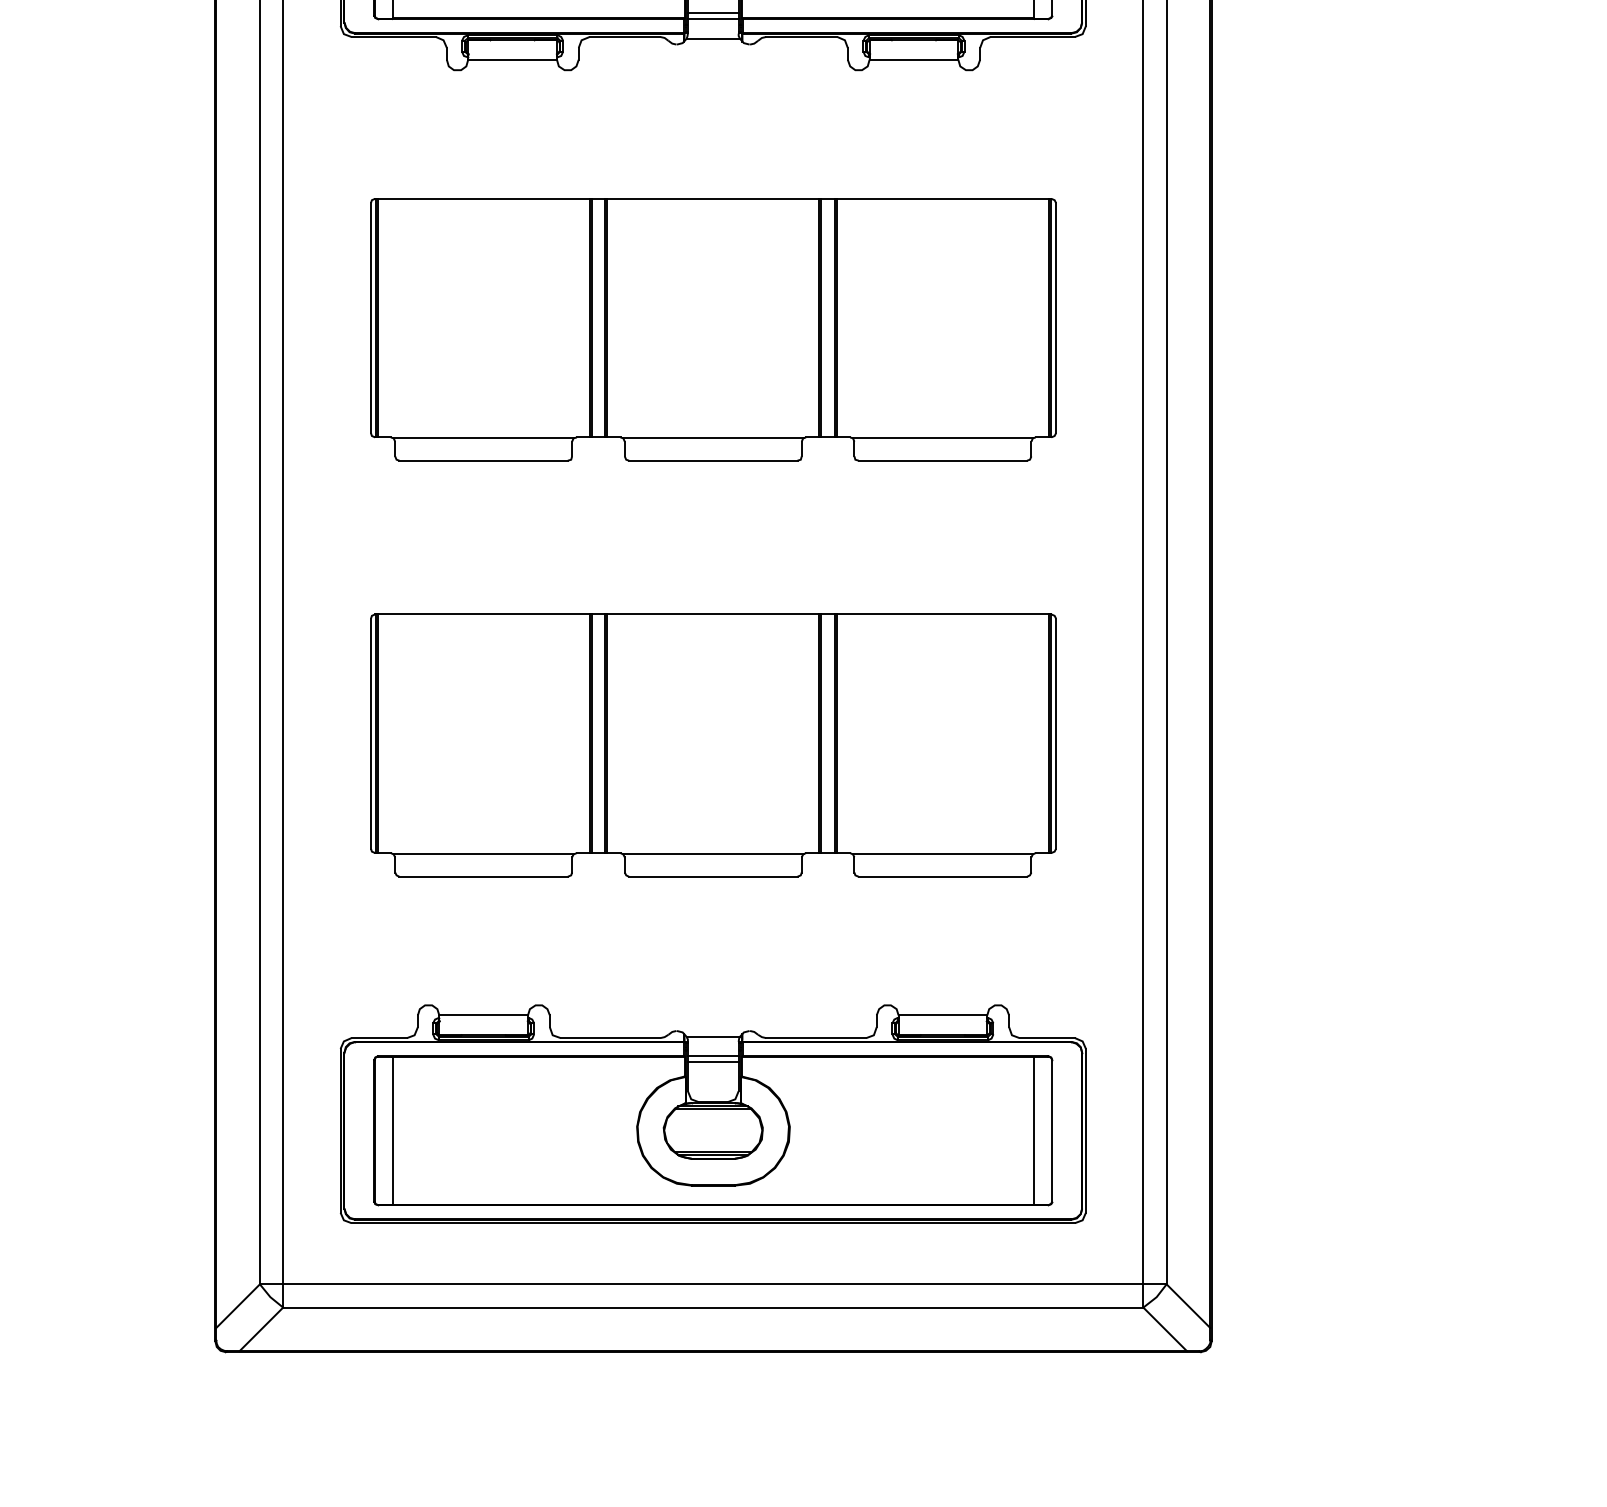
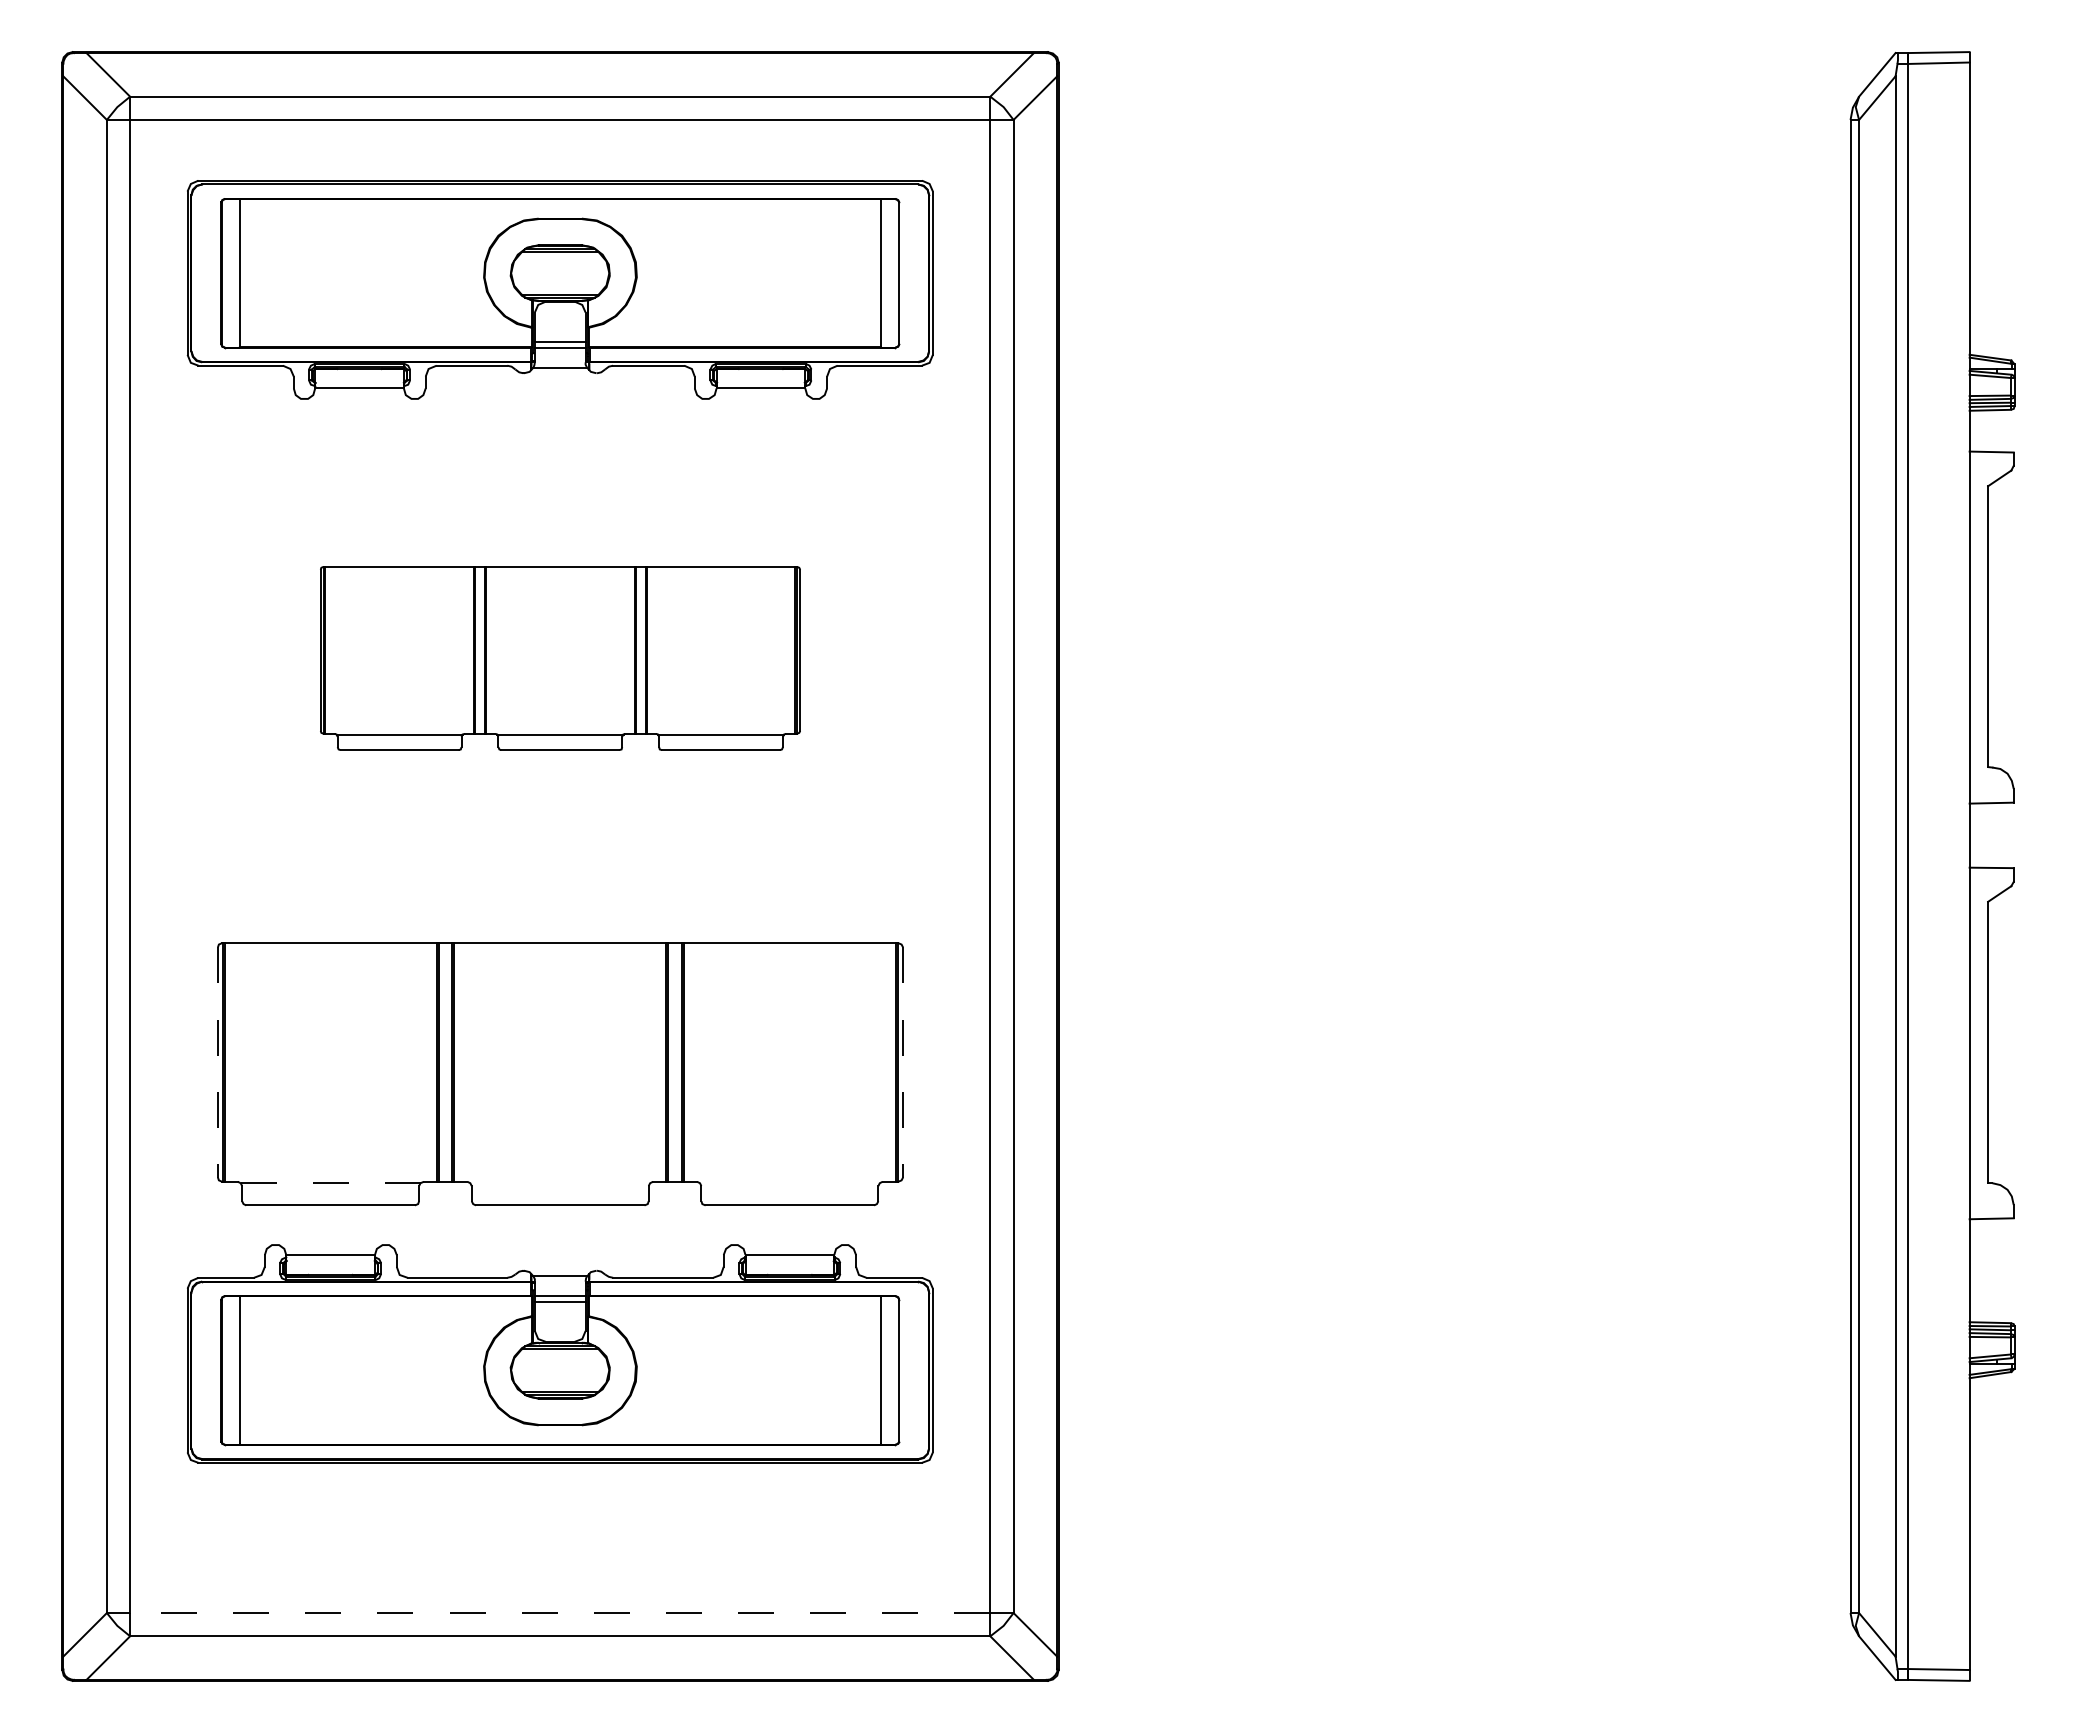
part: (713, 329) -> (560, 658), size x0.7
line: (370, 733) -> (217, 1062), solid -> dashed
line: (1056, 733) -> (903, 1062), solid -> dashed
line: (484, 853) -> (331, 1182), solid -> dashed
line: (712, 853) -> (559, 1182), removed
line: (942, 853) -> (789, 1182), removed
part: (713, 1113) -> (560, 1353), moved
line: (712, 1284) -> (559, 1613), solid -> dashed

